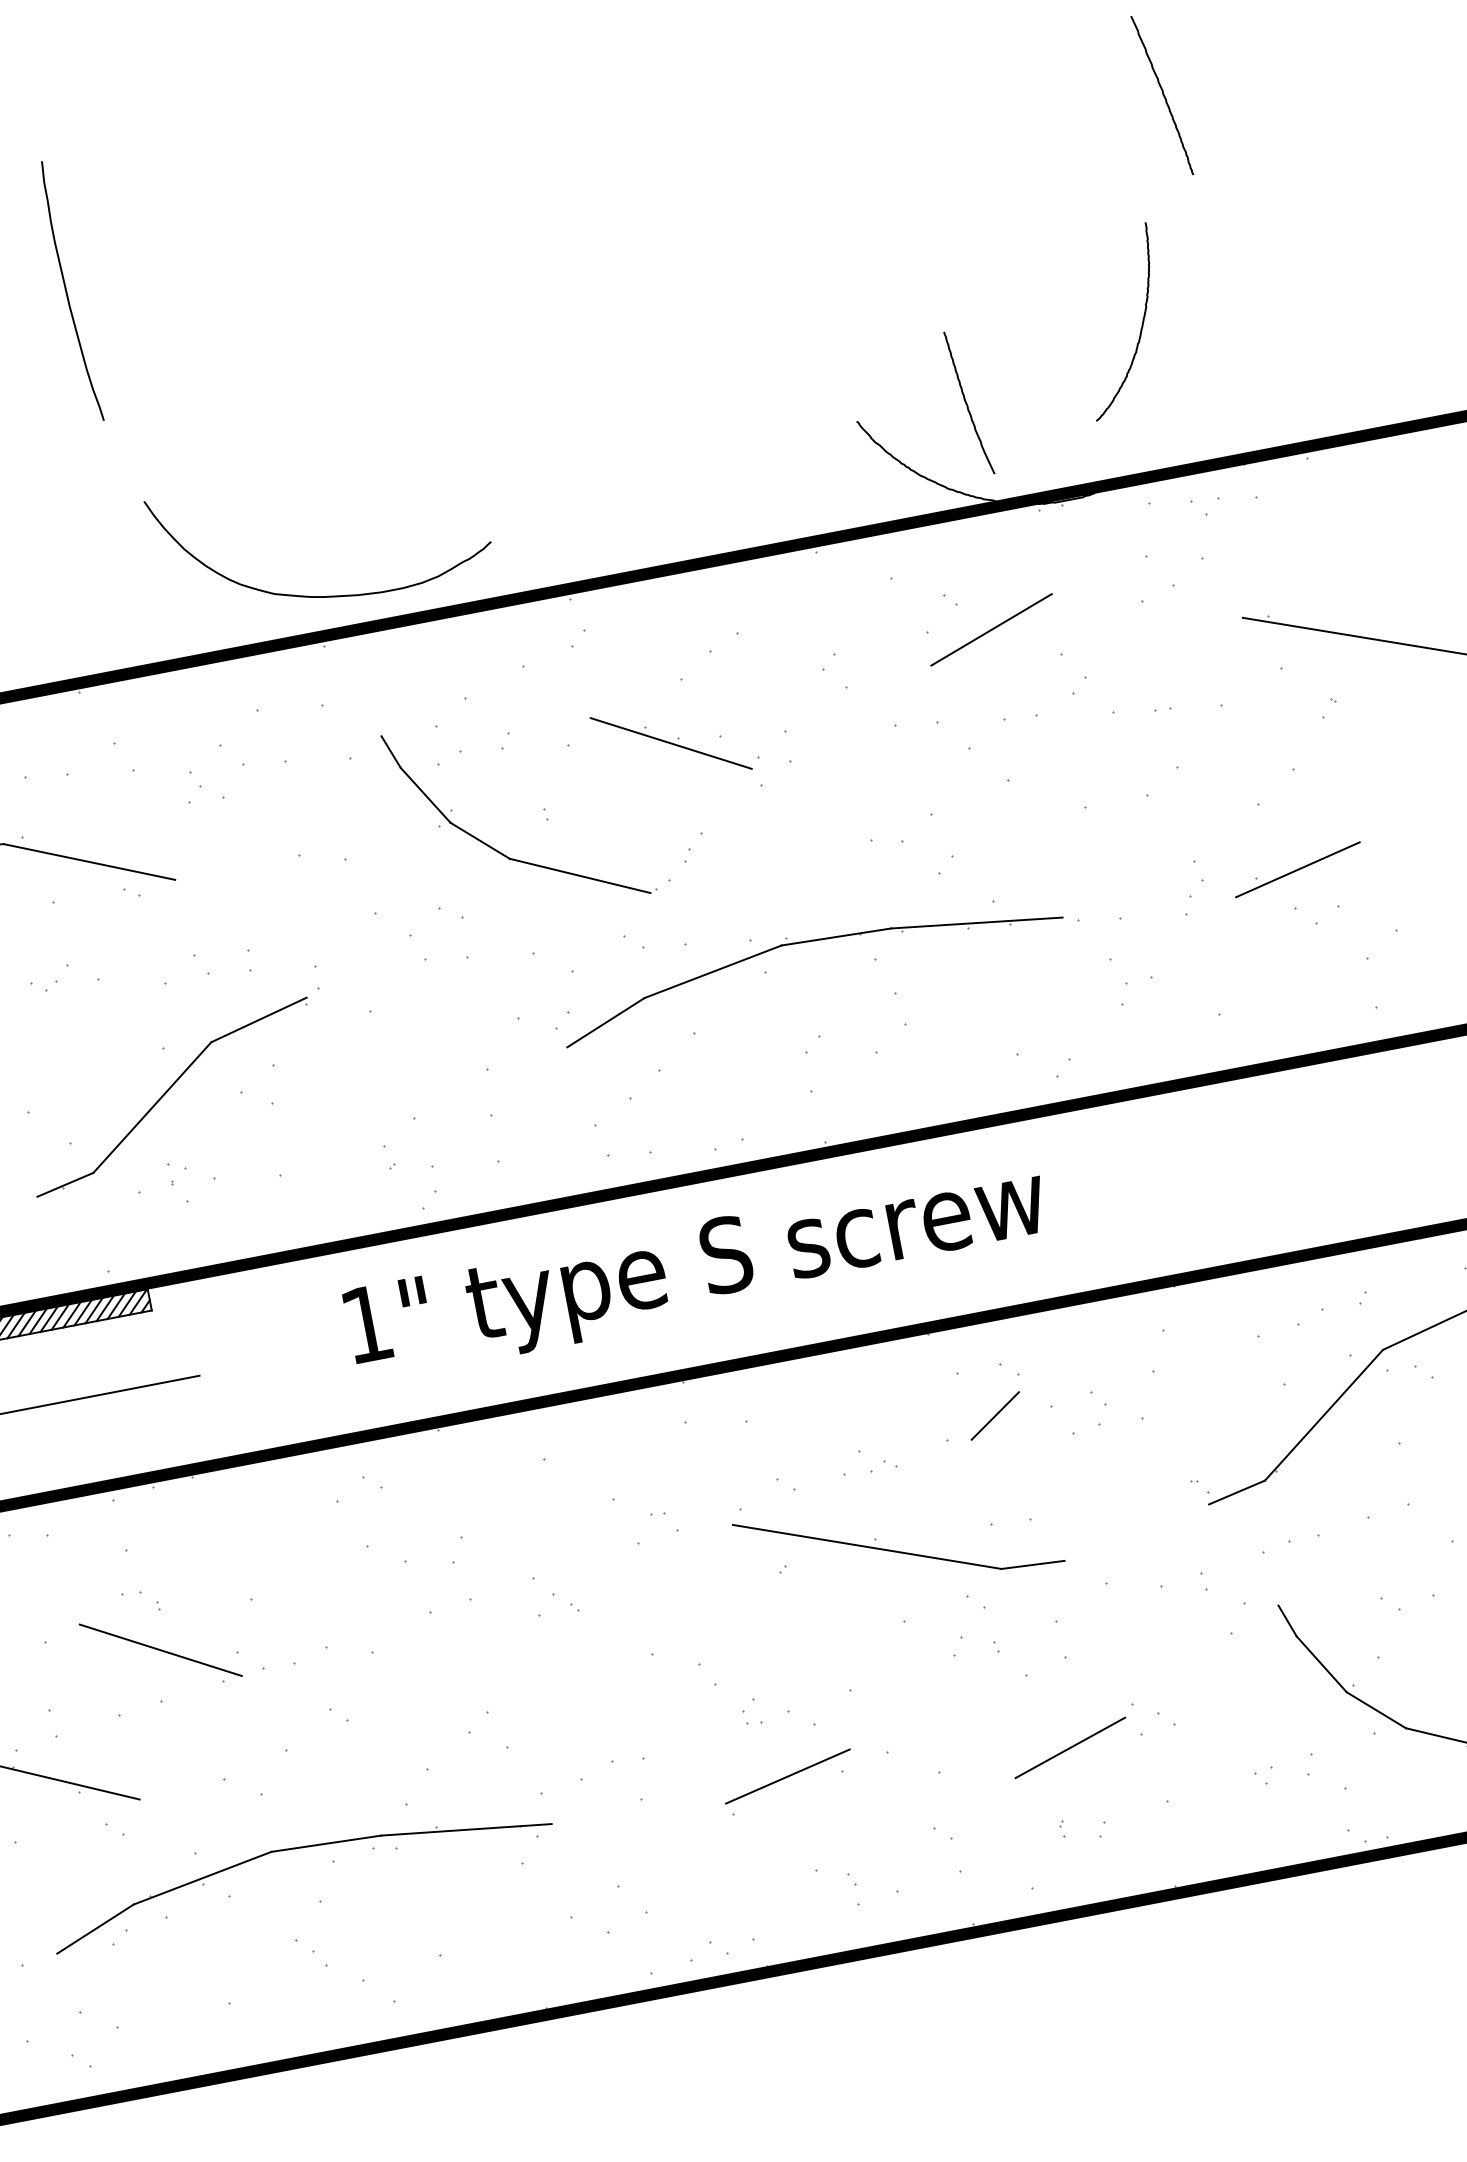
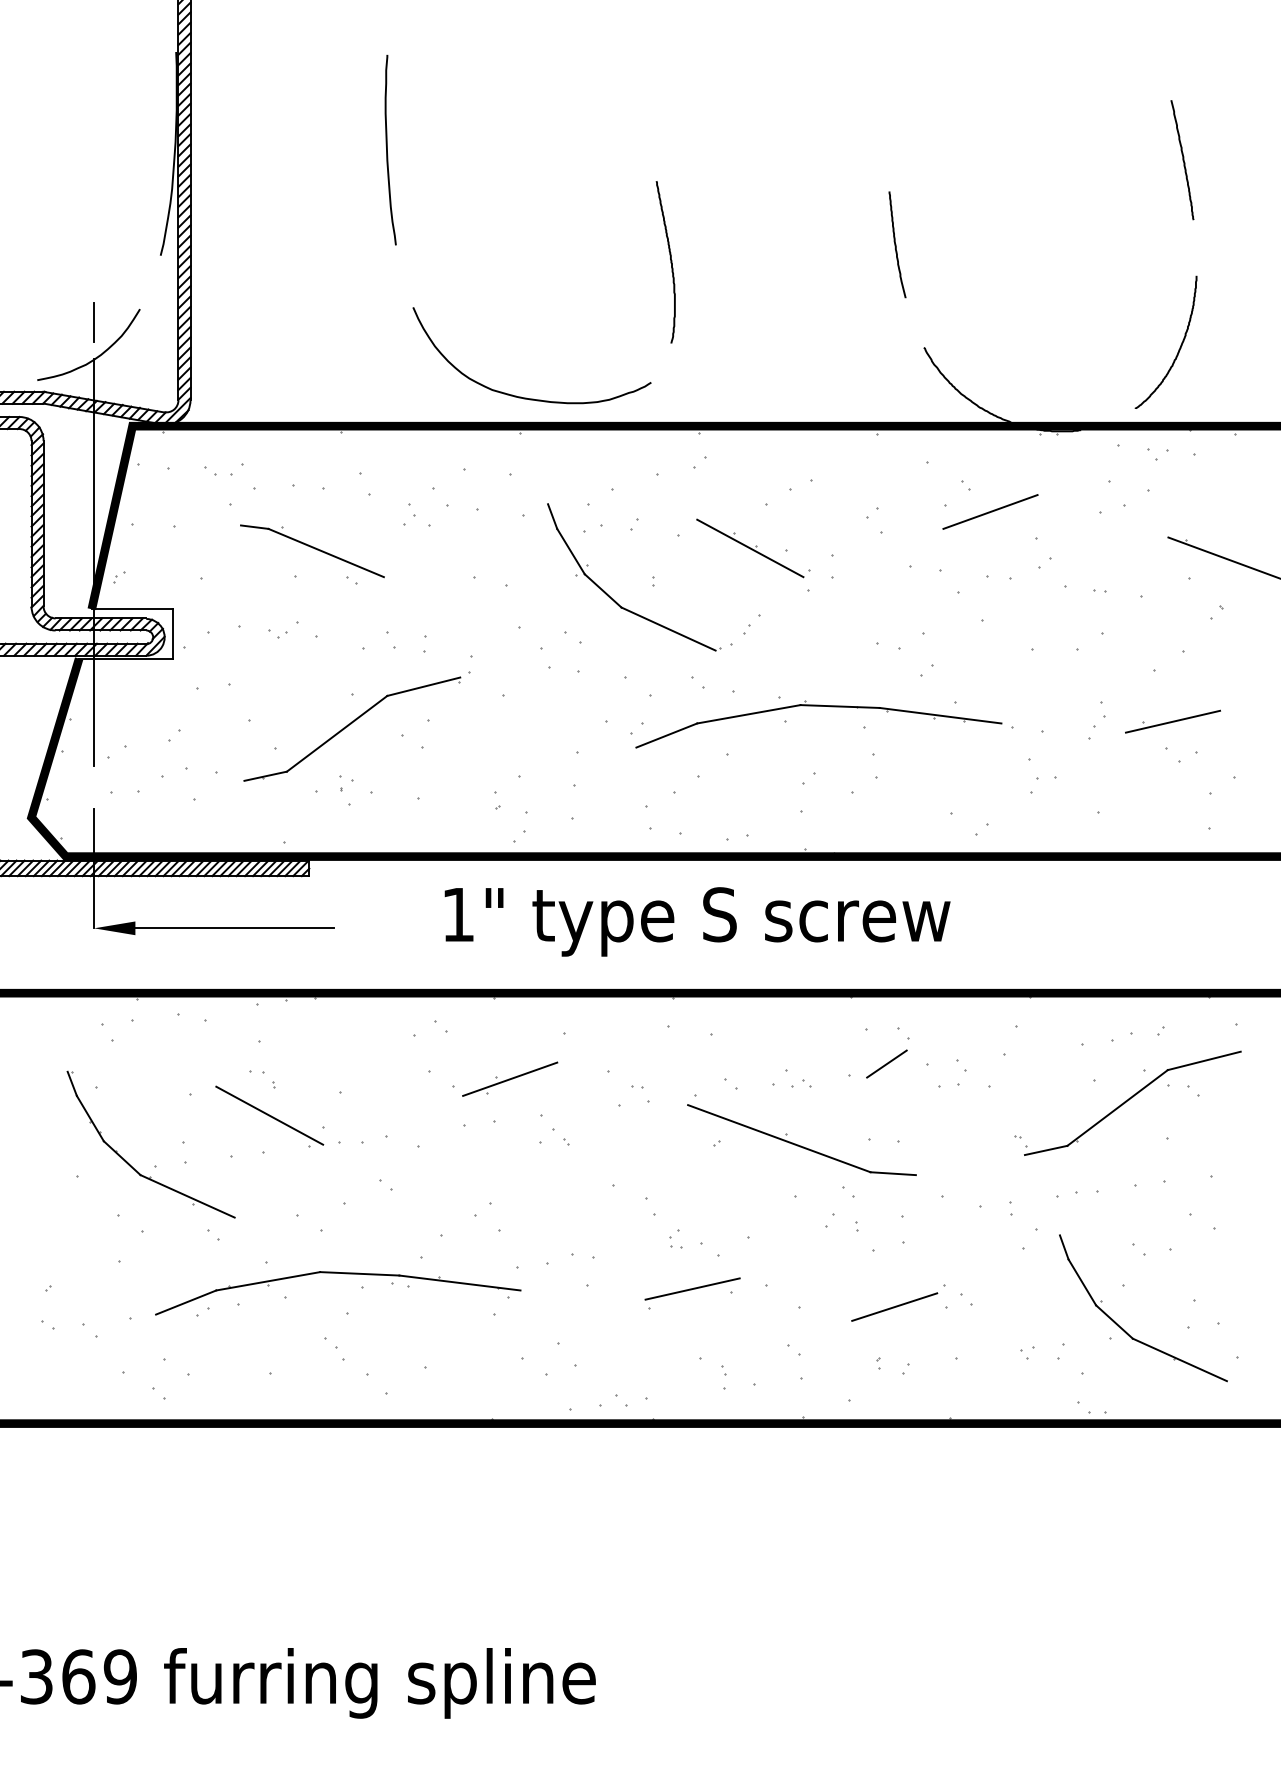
curve: (1141, 325) -> (1179, 347), moved
curve: (485, 371) -> (670, 262), added
curve: (967, 402) -> (896, 244), moved
line: (481, 1535) -> (510, 1078), added

